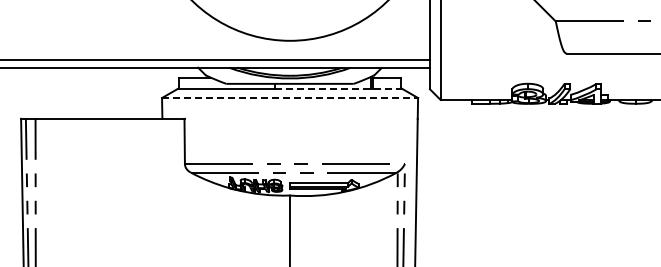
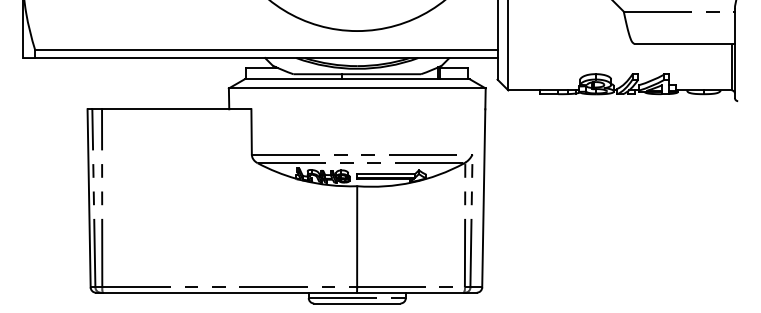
line: (338, 89) -> (405, 79), dashed -> solid
line: (290, 98) -> (357, 88), dashed -> solid

